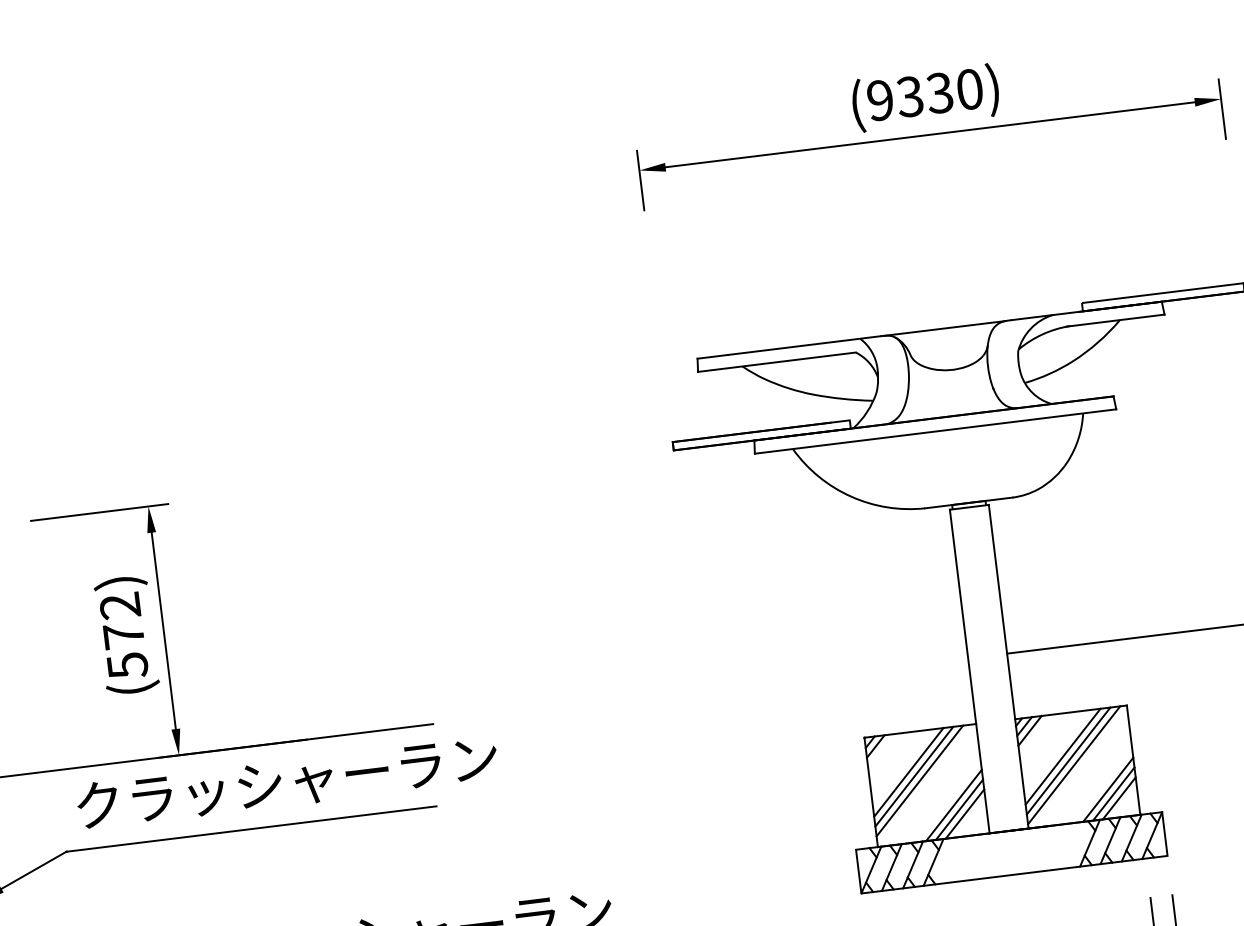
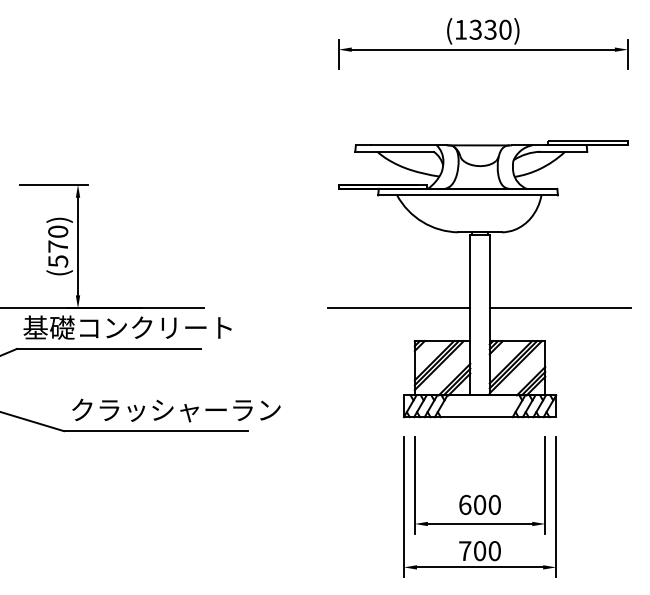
text: (879, 99) -> (460, 29), (9330) -> (1330)
text: (120, 605) -> (58, 231), (572) -> (570)
line: (823, 676) -> (398, 308), added
text: (285, 781) -> (128, 327), クラッシャーラン -> 基礎コンクリート

